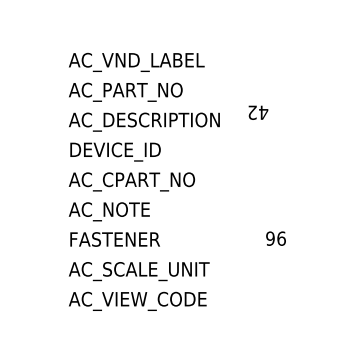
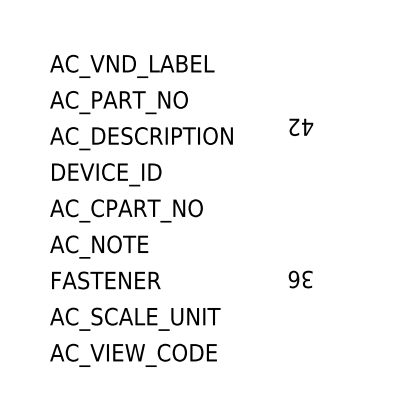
text: (258, 112) -> (301, 126), moved
text: (281, 238) -> (307, 279), 96 -> 36

